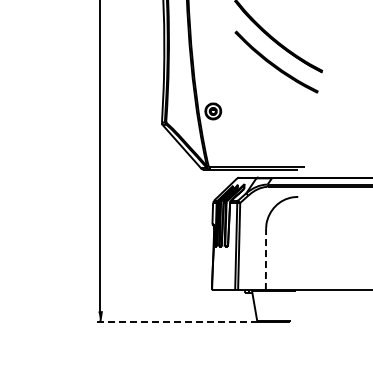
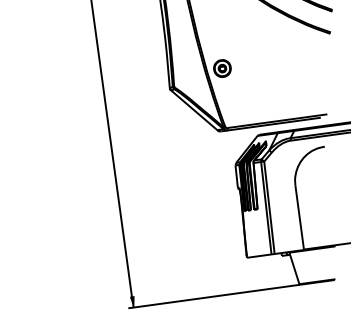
line: (265, 259) -> (299, 217), dashed -> solid
line: (176, 321) -> (213, 296), dashed -> solid

